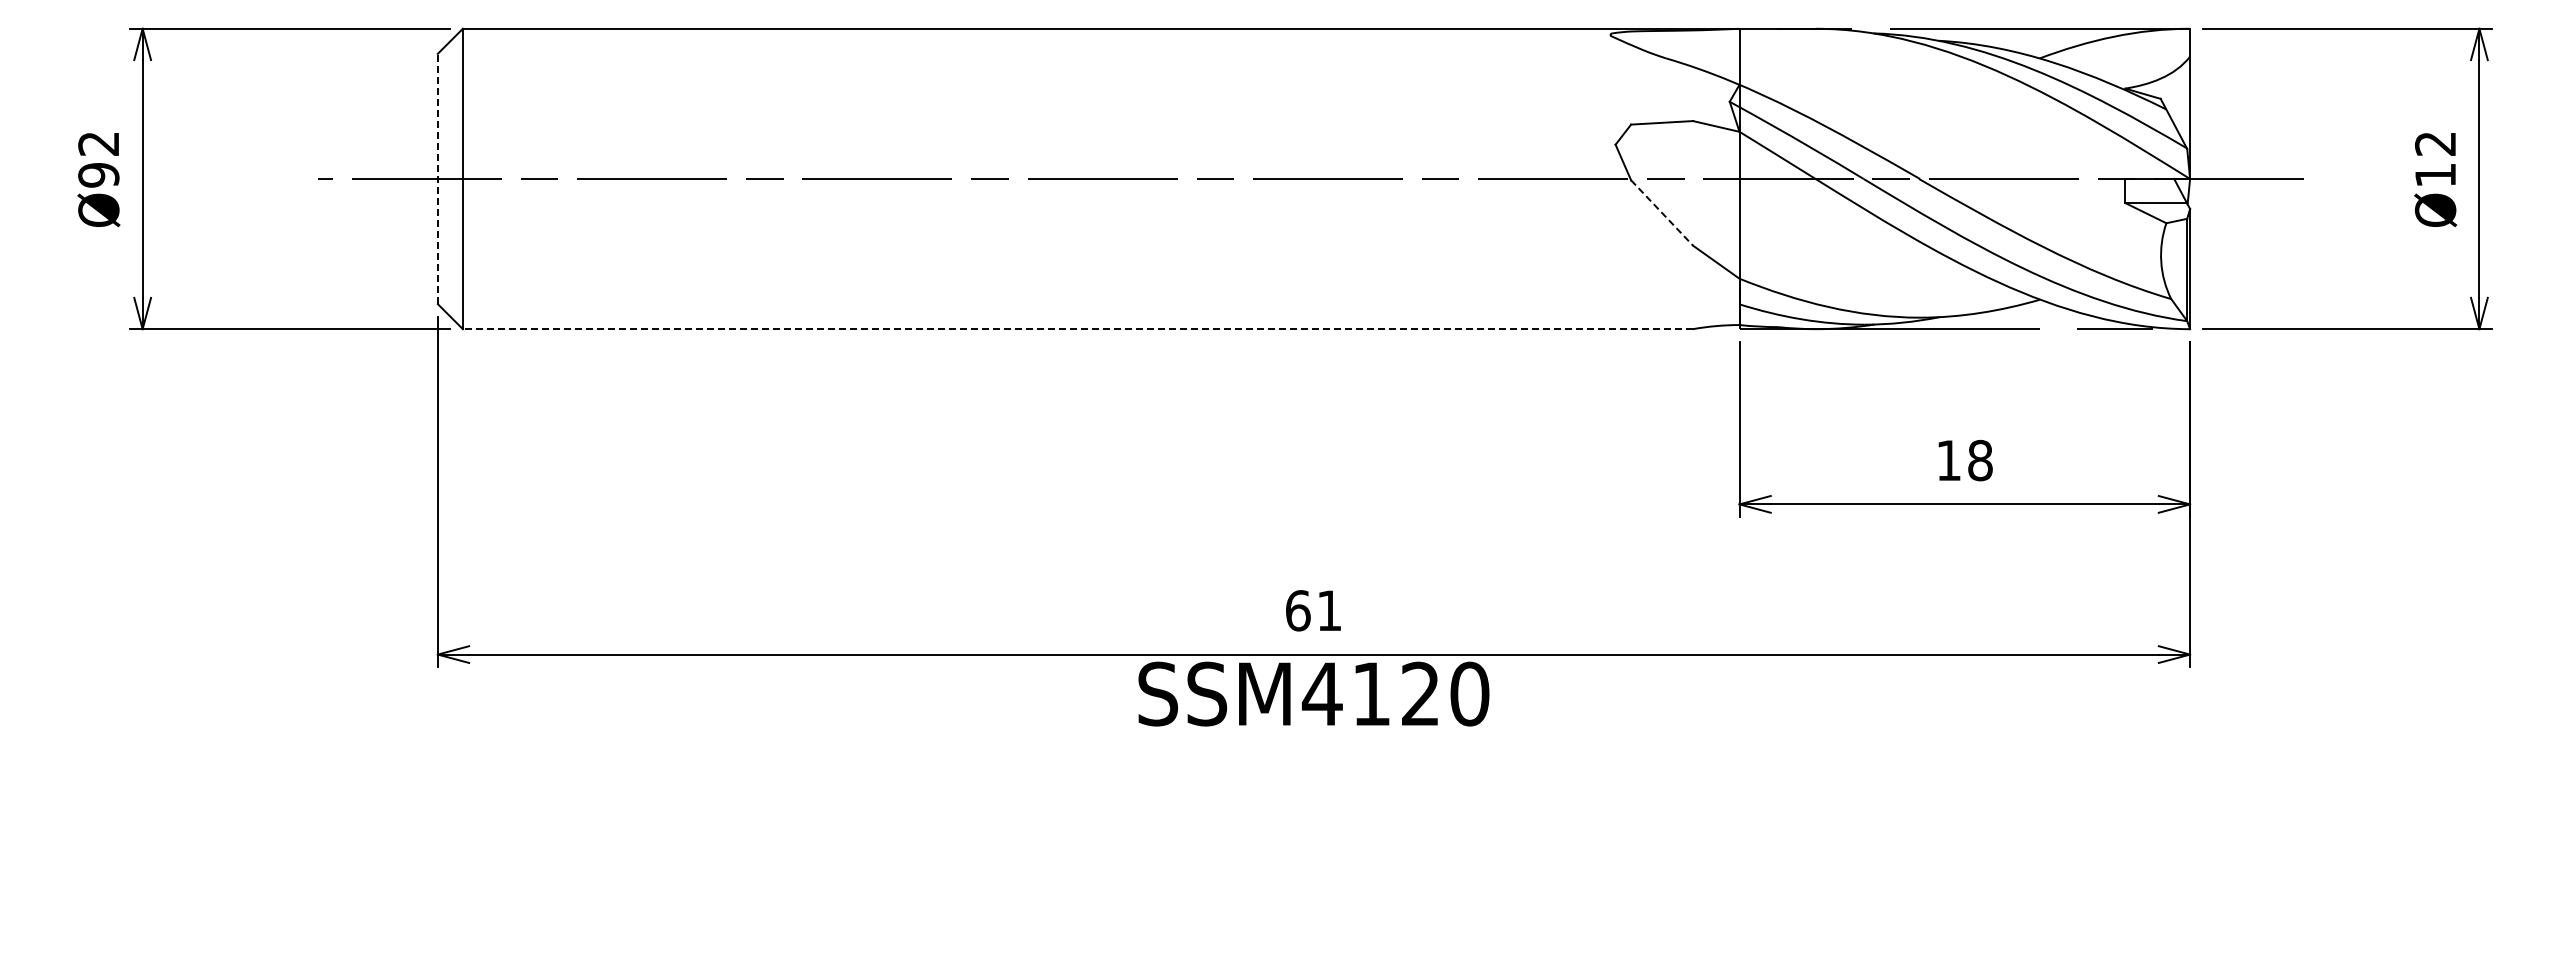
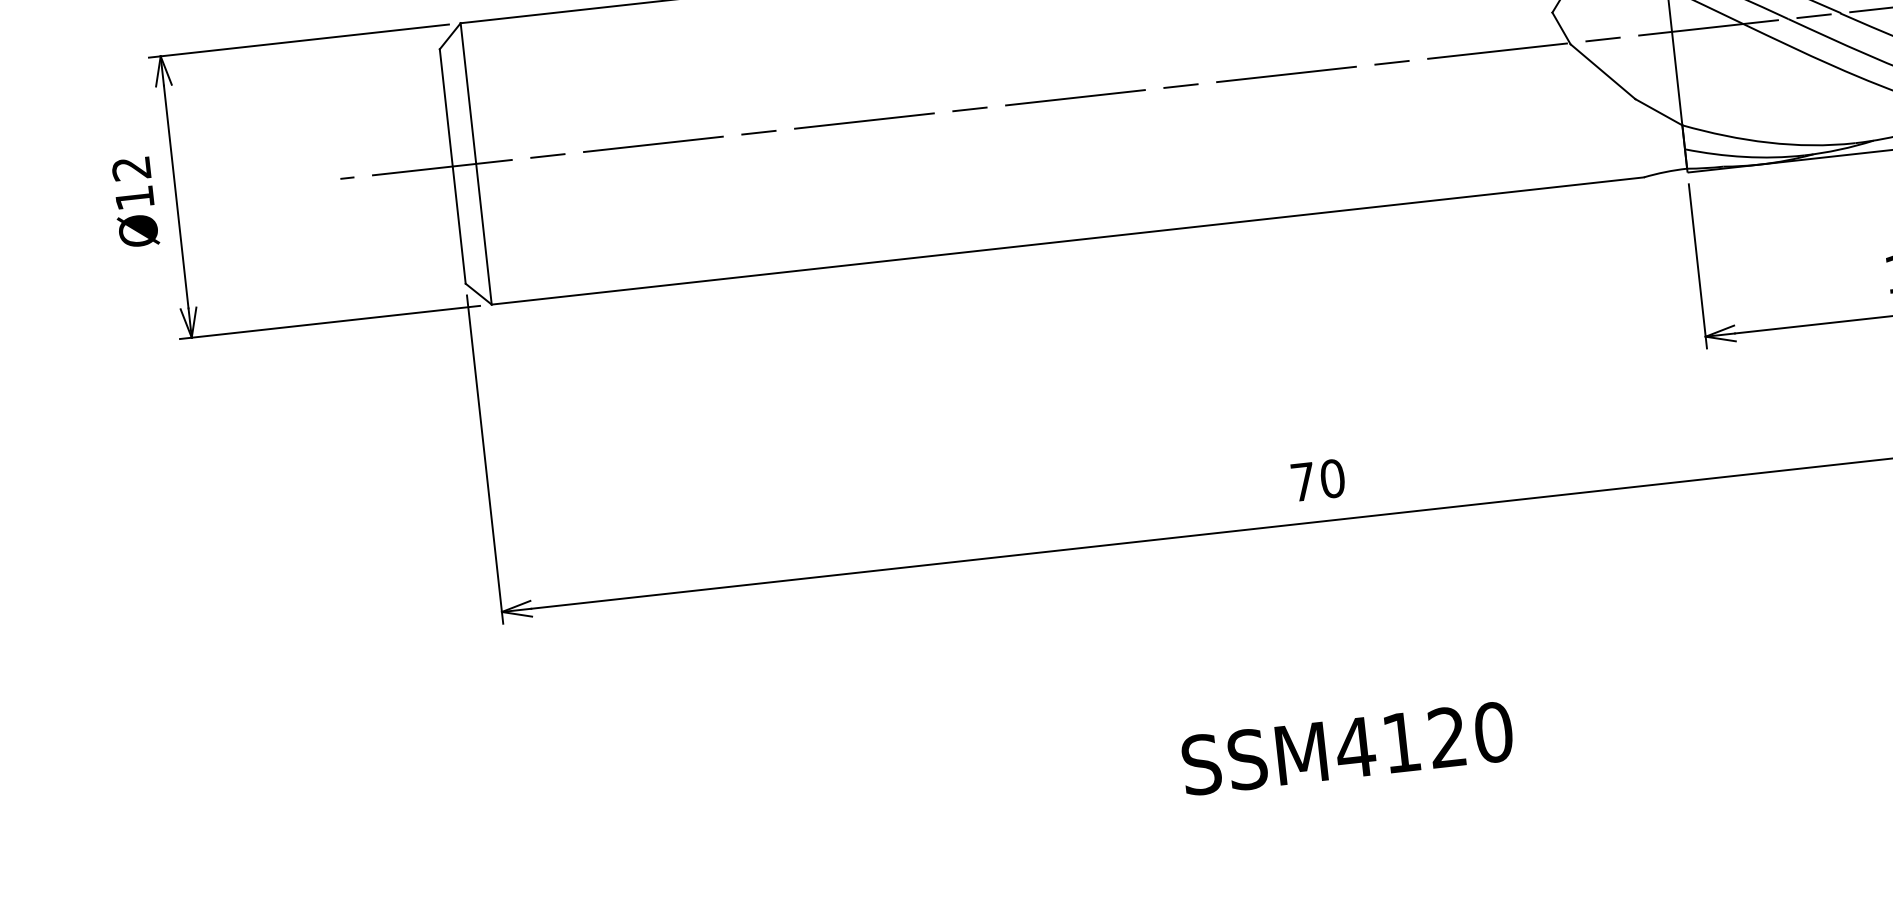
text: (98, 175) -> (134, 198), Ø92 -> Ø12
line: (437, 178) -> (452, 166), dashed -> solid
line: (1662, 213) -> (1603, 72), dashed -> solid
line: (1077, 329) -> (1067, 241), dashed -> solid
text: (1314, 610) -> (1318, 480), 61 -> 70
text: (1313, 693) -> (1347, 748), moved

